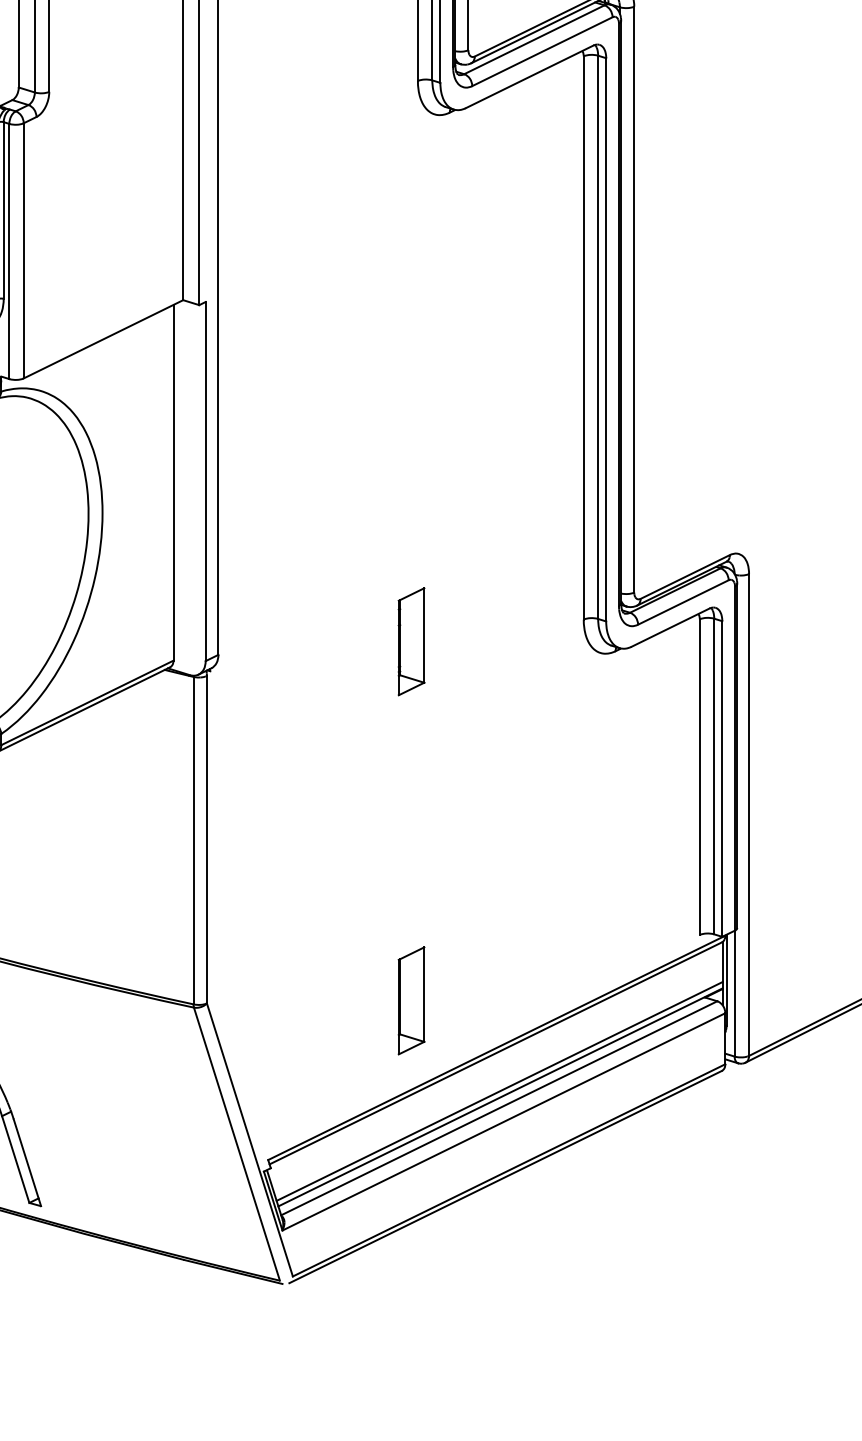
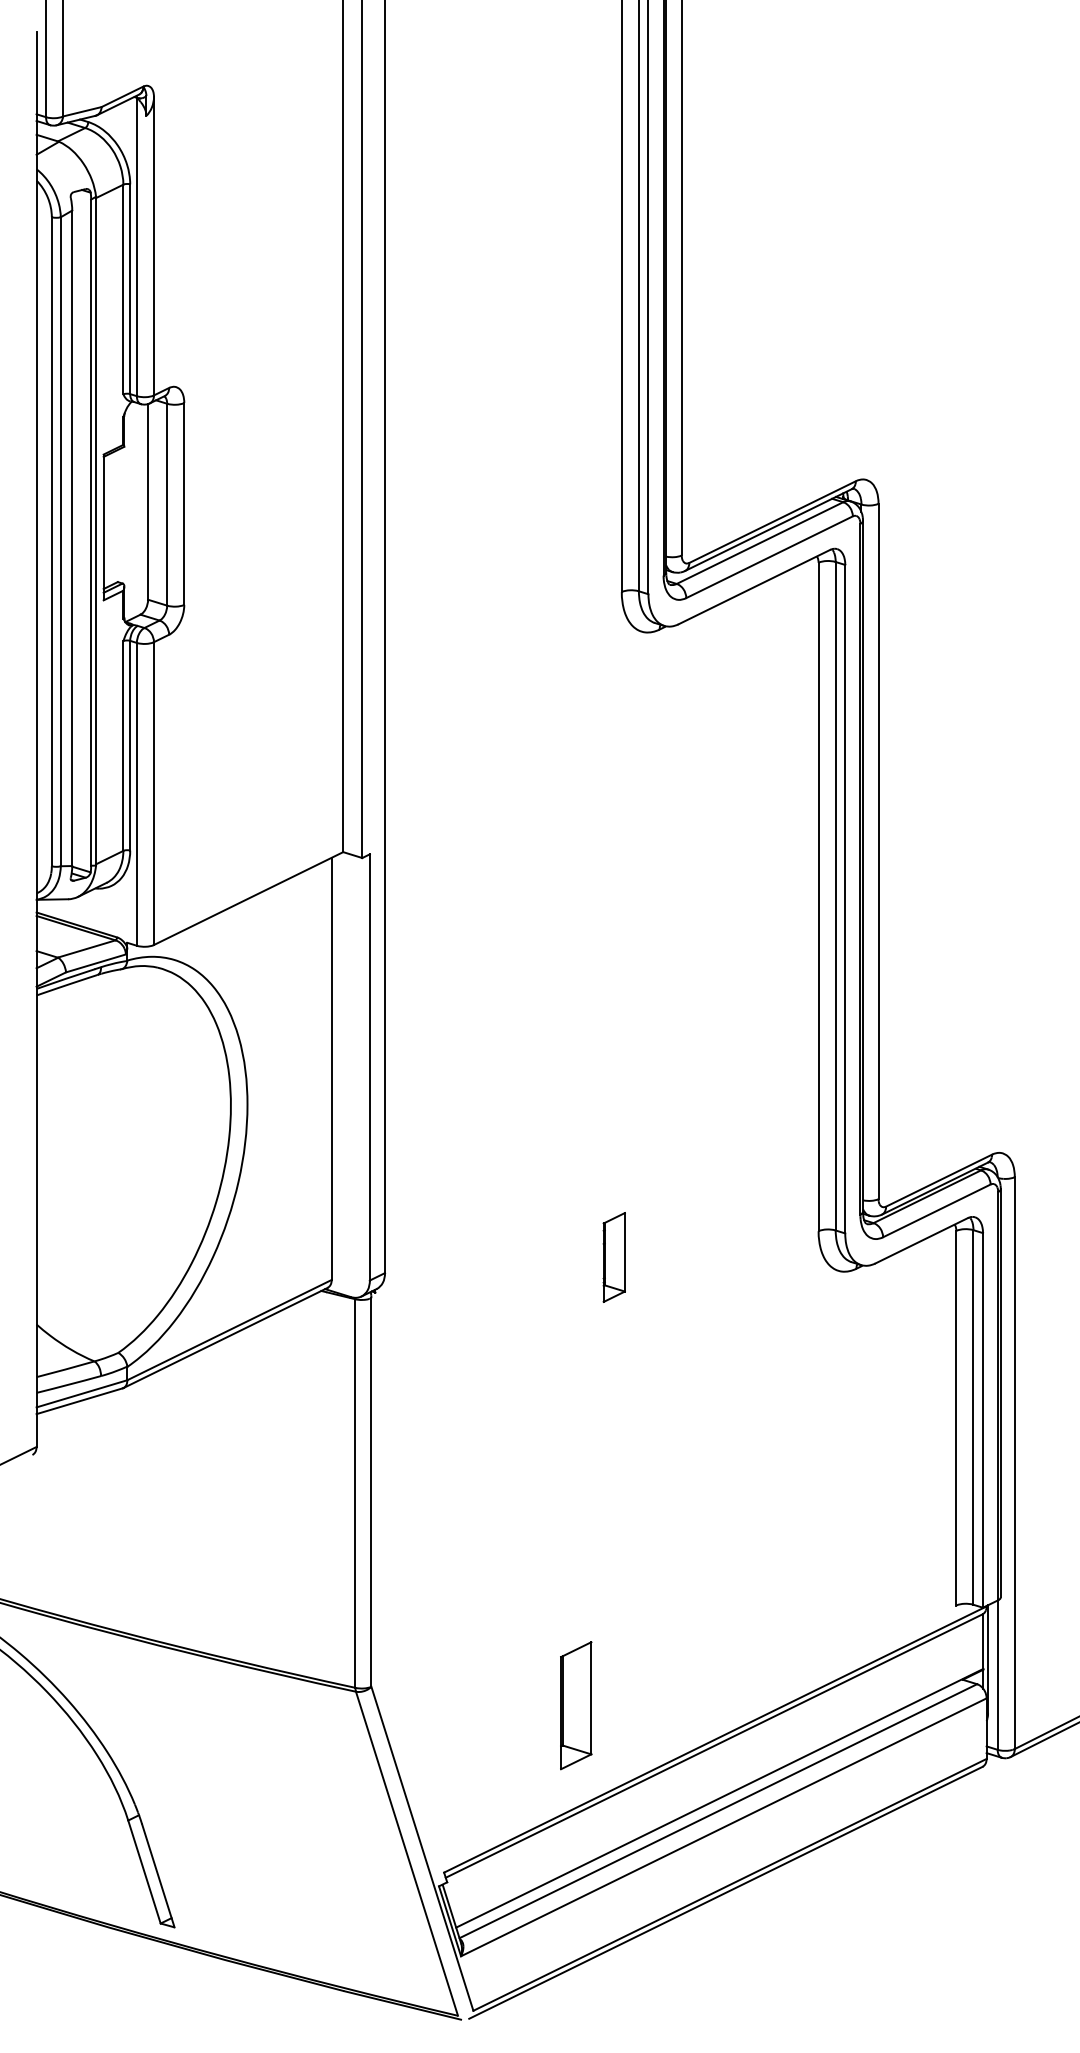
part: (411, 641) -> (614, 1257), size x0.7
part: (411, 1000) -> (576, 1705), moved
line: (499, 1091) -> (718, 1791), removed

